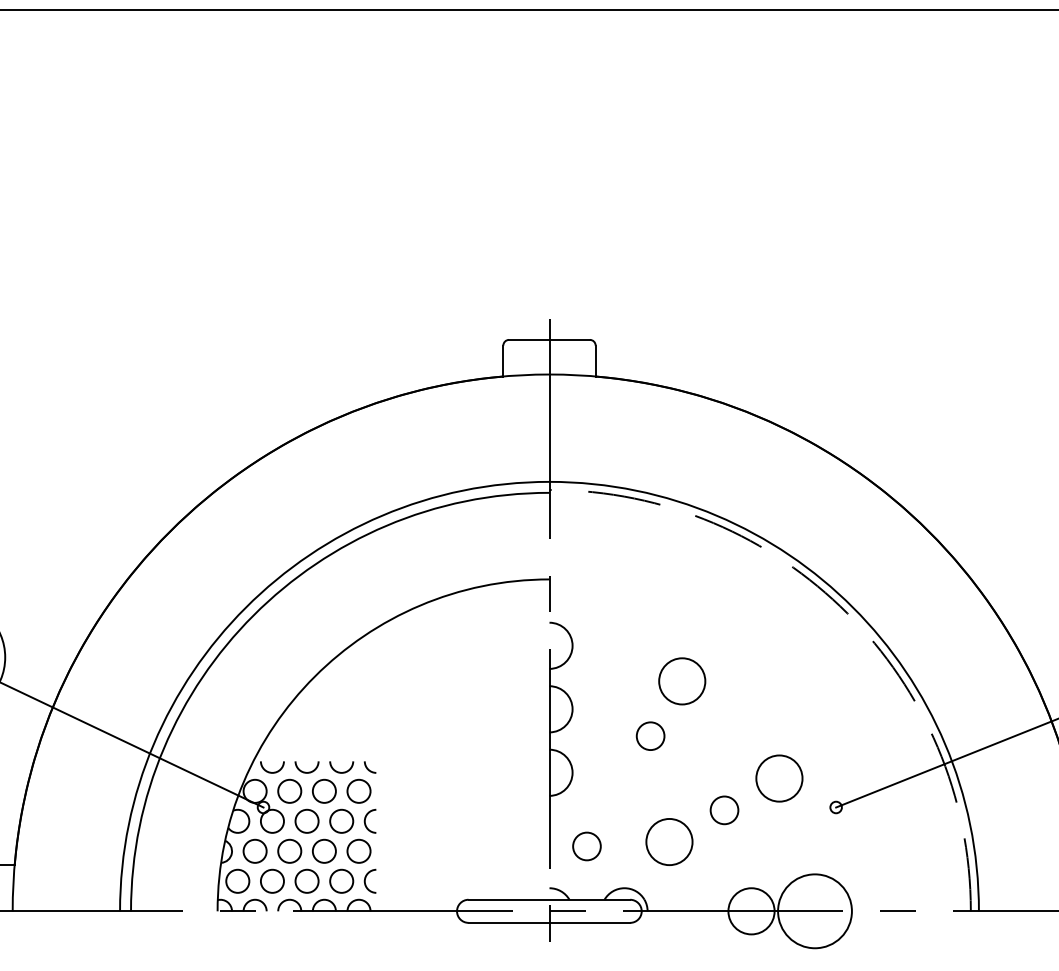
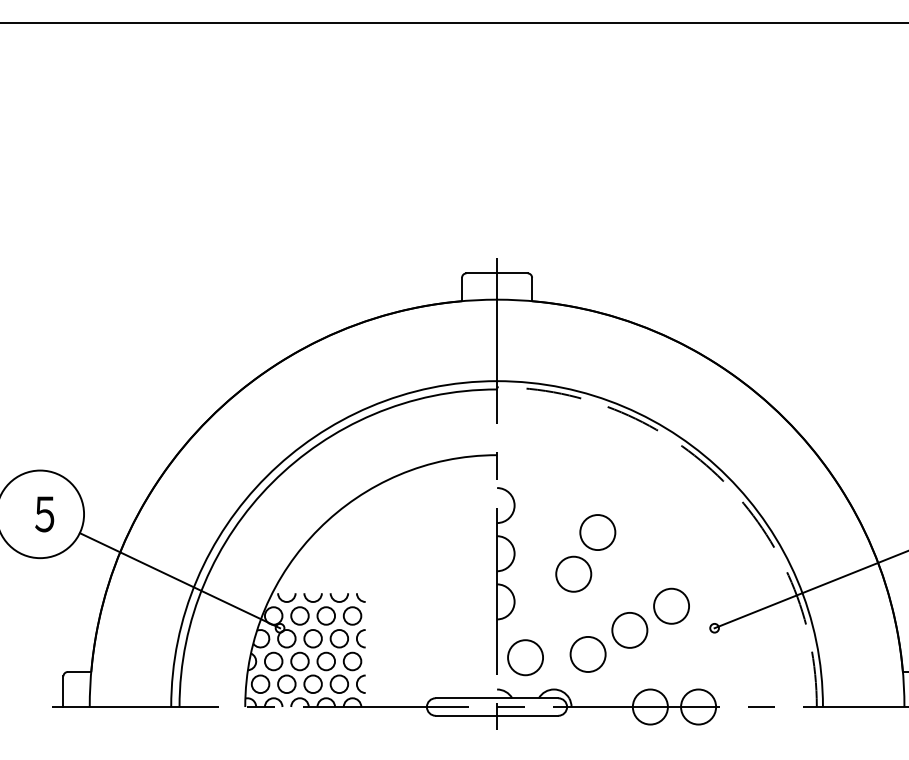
circle: (650, 735) -> (573, 573), size x1.67
circle: (723, 810) -> (629, 630), size x1.67
circle: (586, 846) -> (525, 657), size x1.67
circle: (814, 910) -> (698, 706), size x0.62

